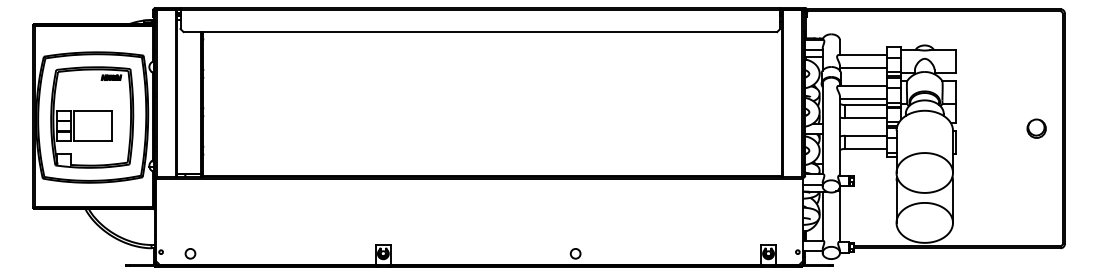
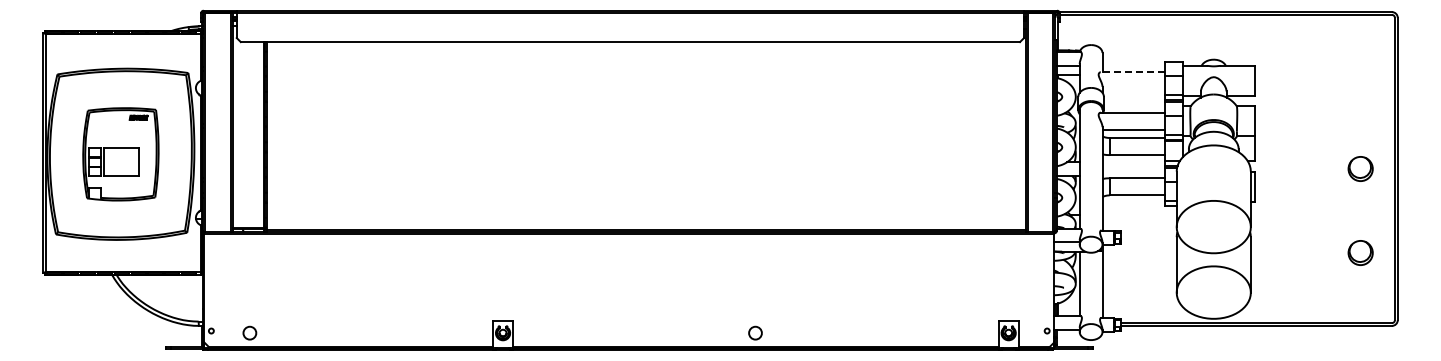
line: (862, 55) -> (1132, 72), solid -> dashed
line: (863, 68) -> (1133, 89), removed
part: (91, 117) -> (120, 154), size x0.7
part: (1036, 192) -> (1360, 252), added

